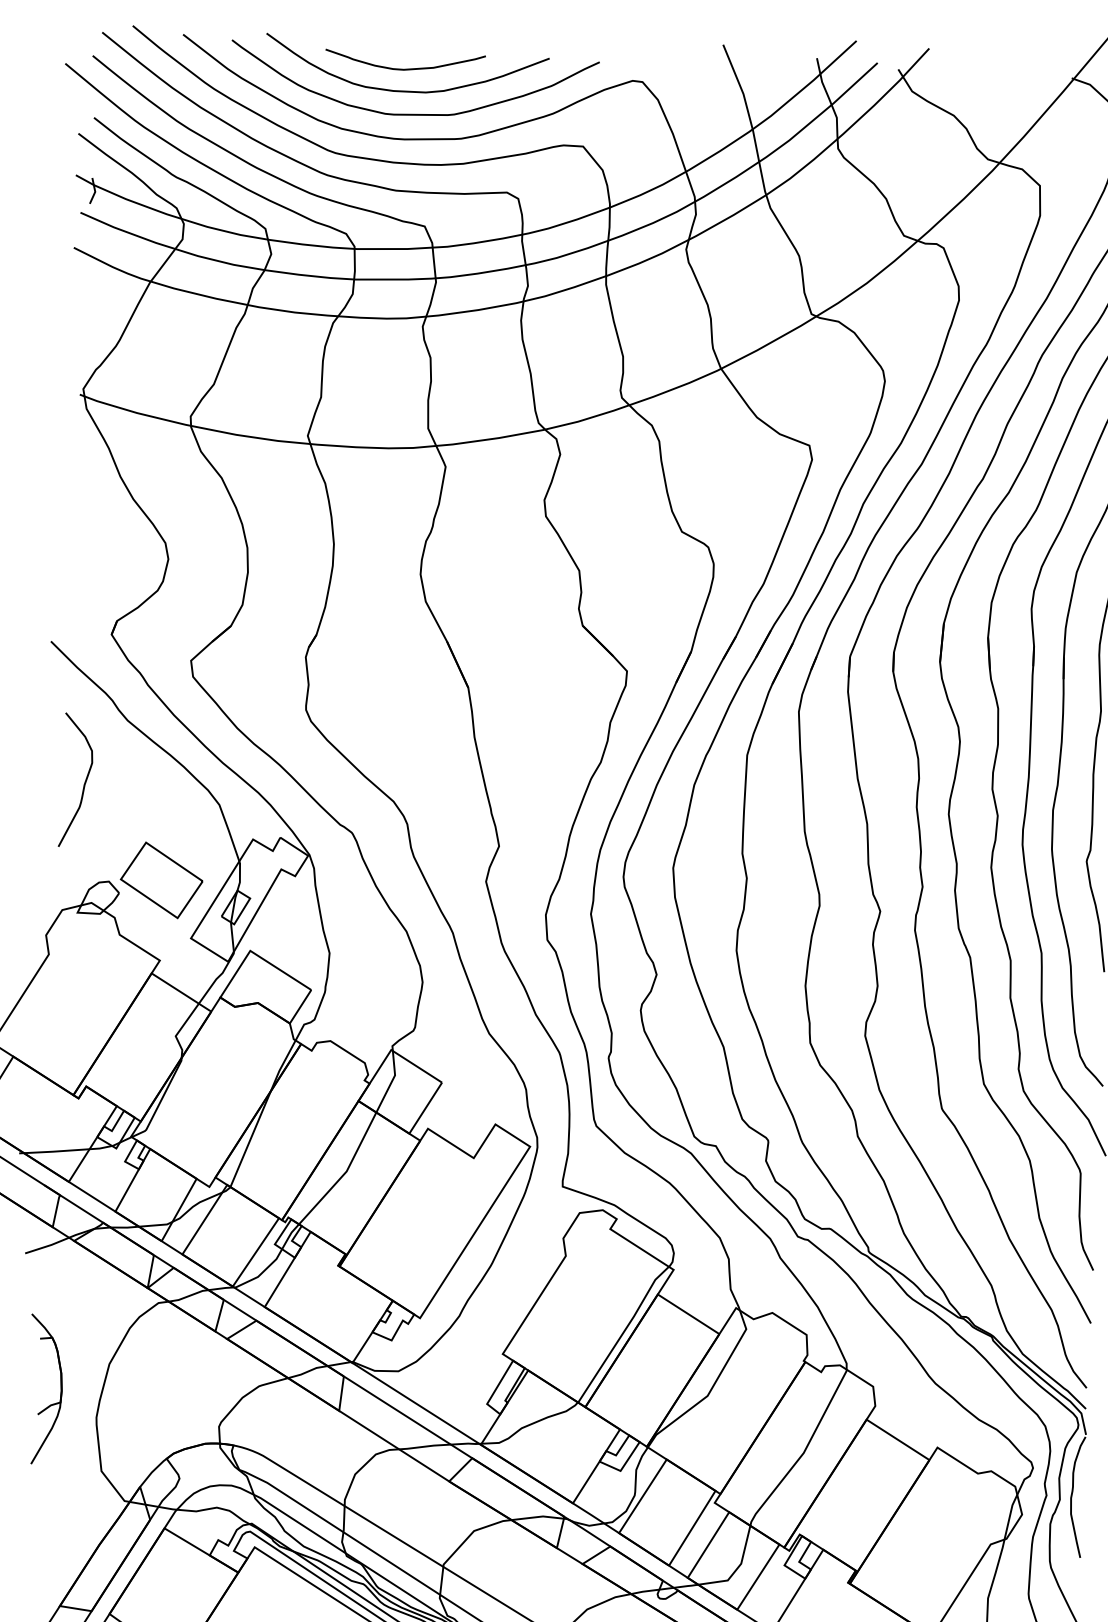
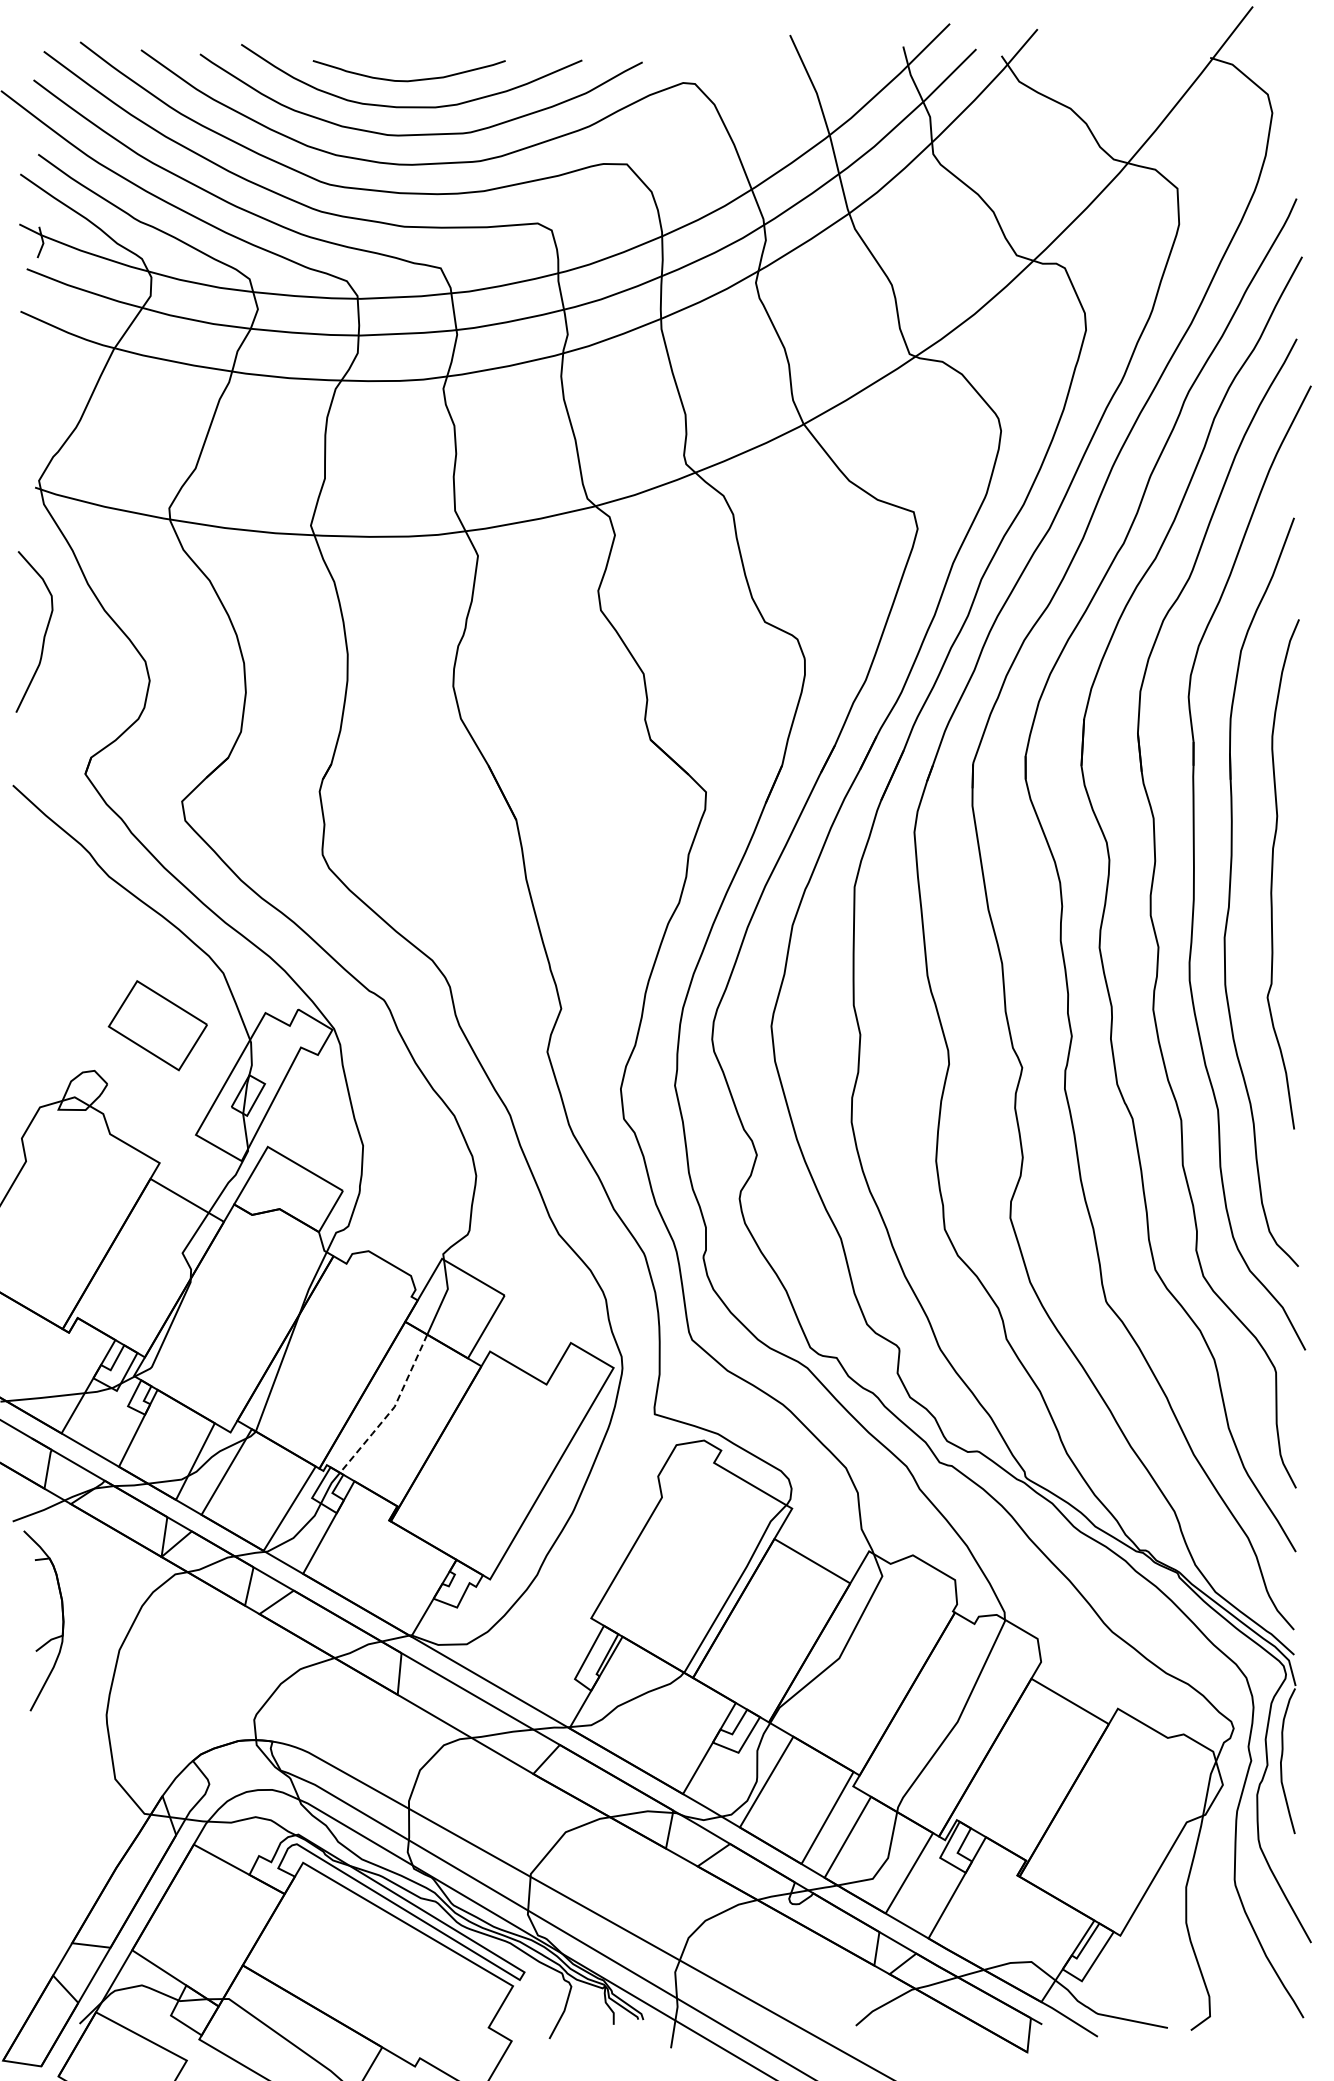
curve: (84, 781) -> (44, 632), moved
part: (161, 880) -> (157, 1025), moved
line: (344, 1173) -> (392, 1409), solid -> dashed
part: (60, 1389) -> (62, 1620), moved

